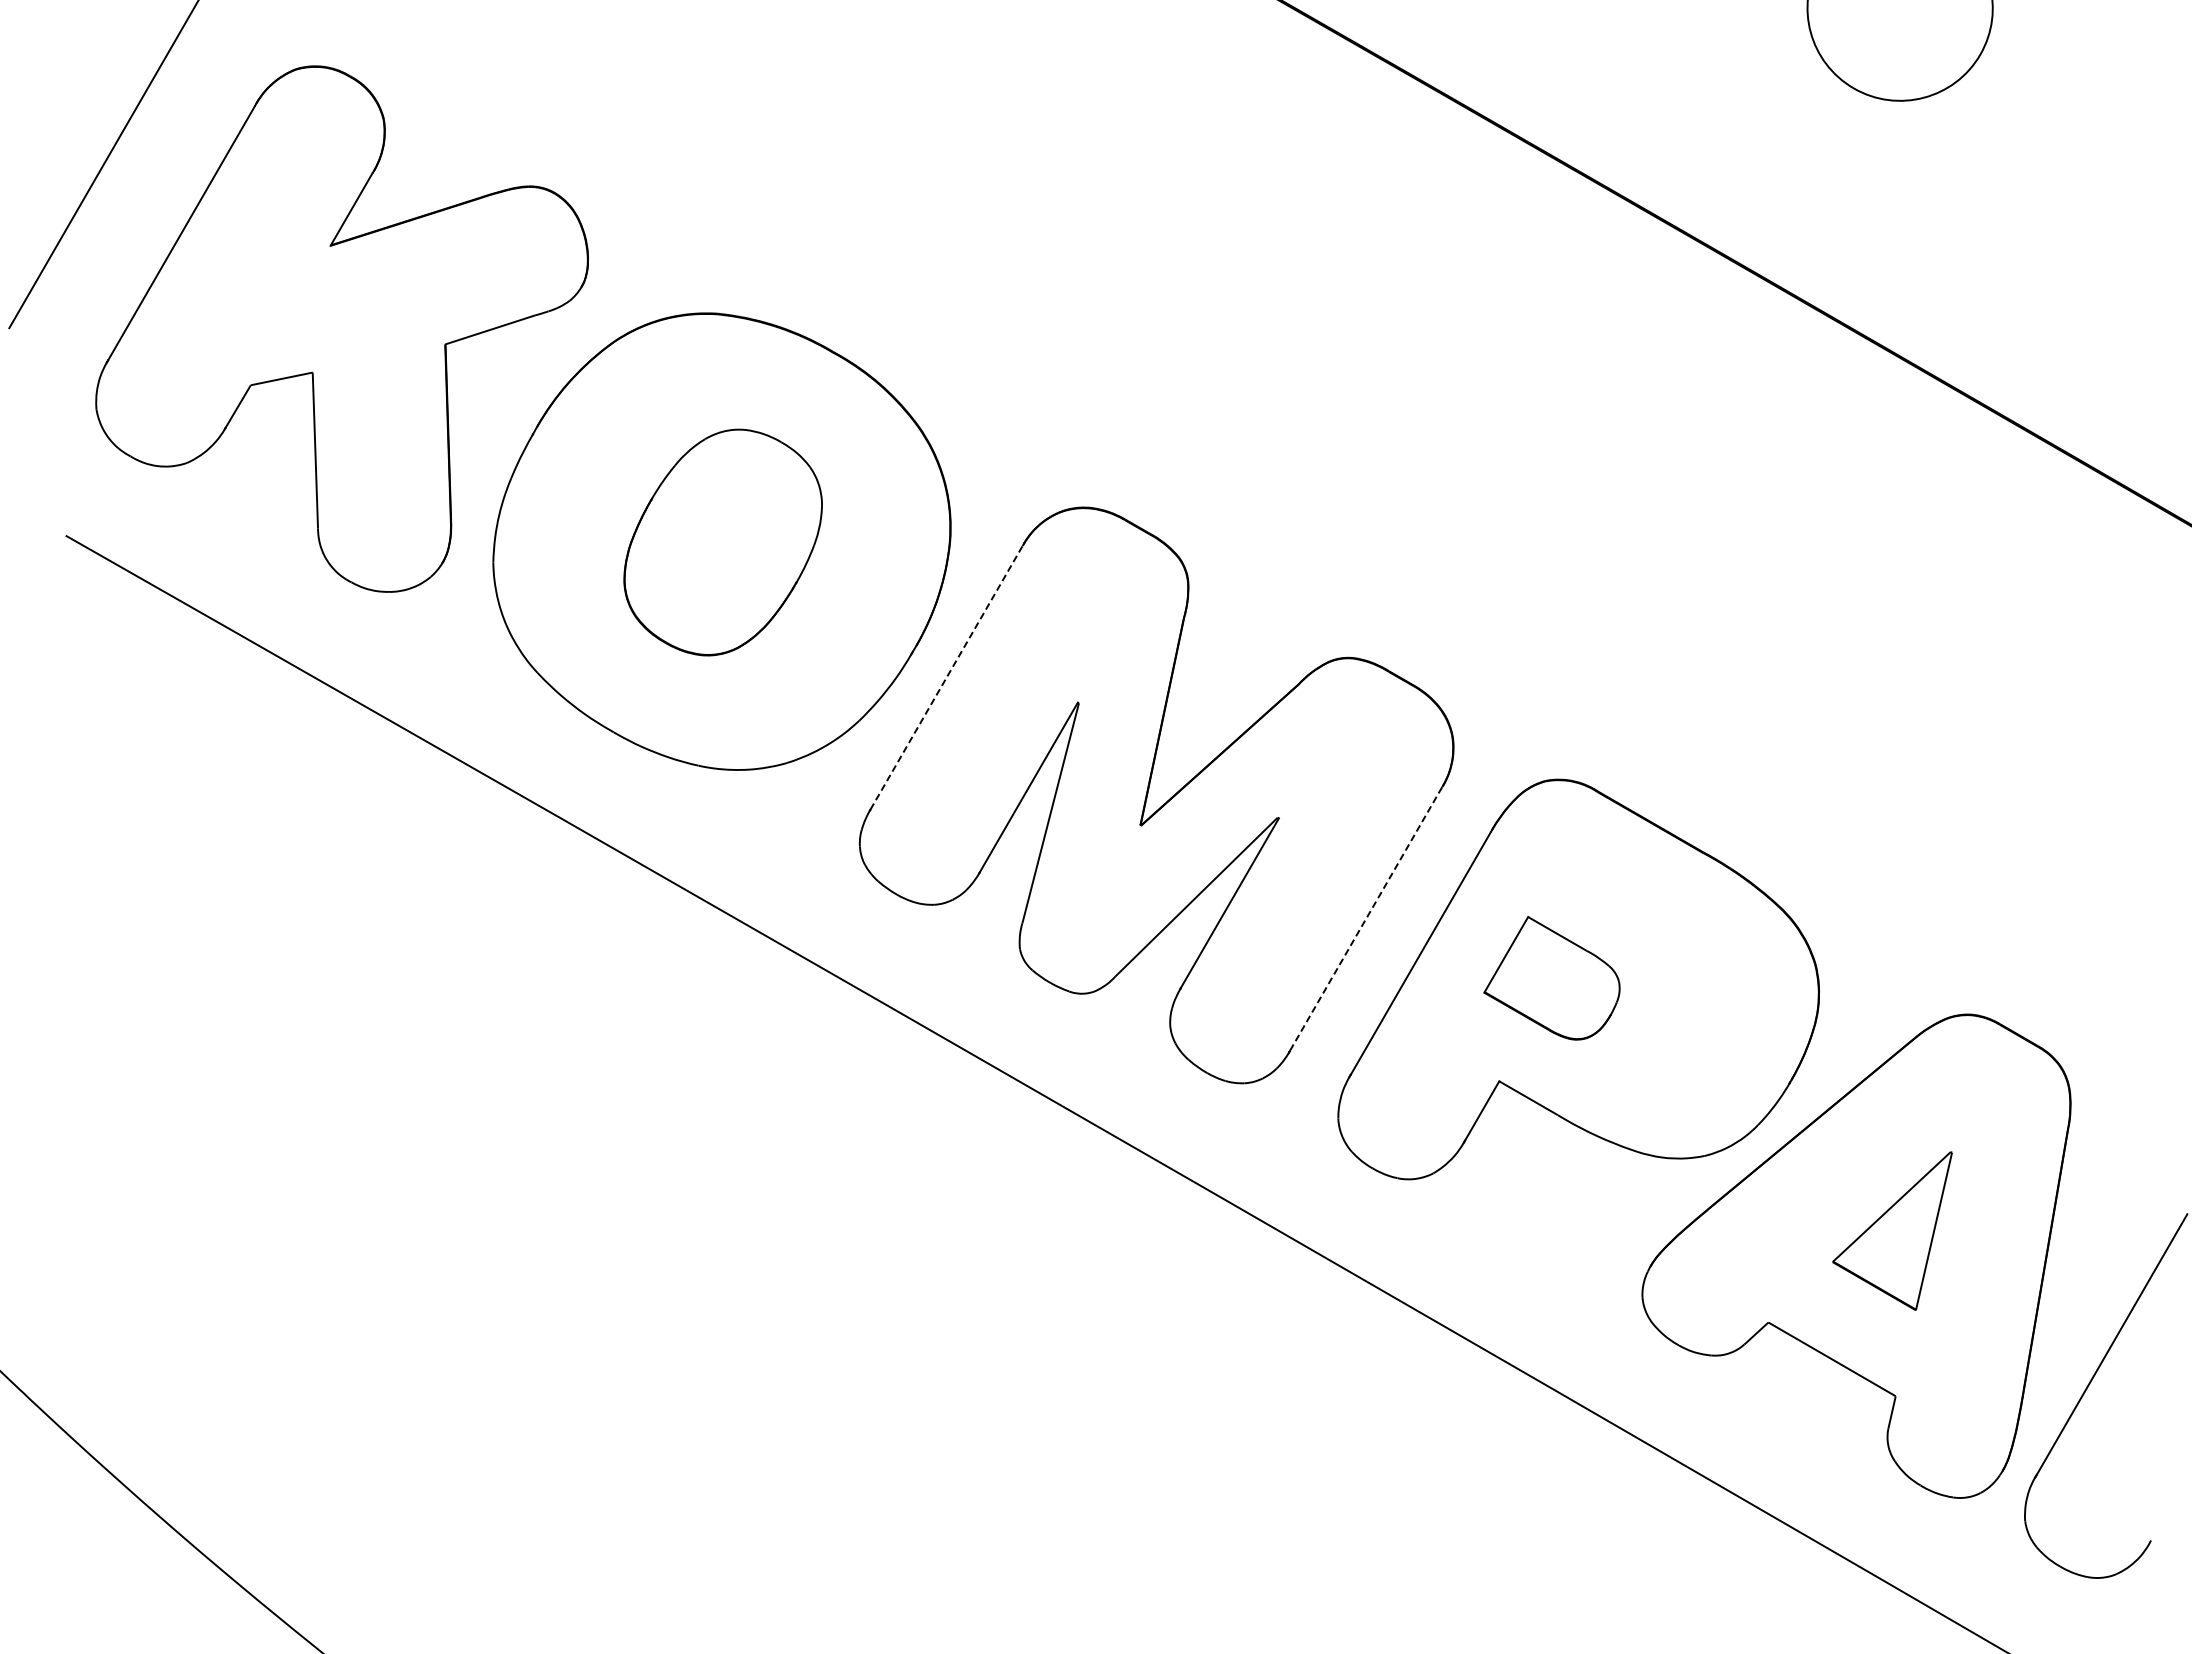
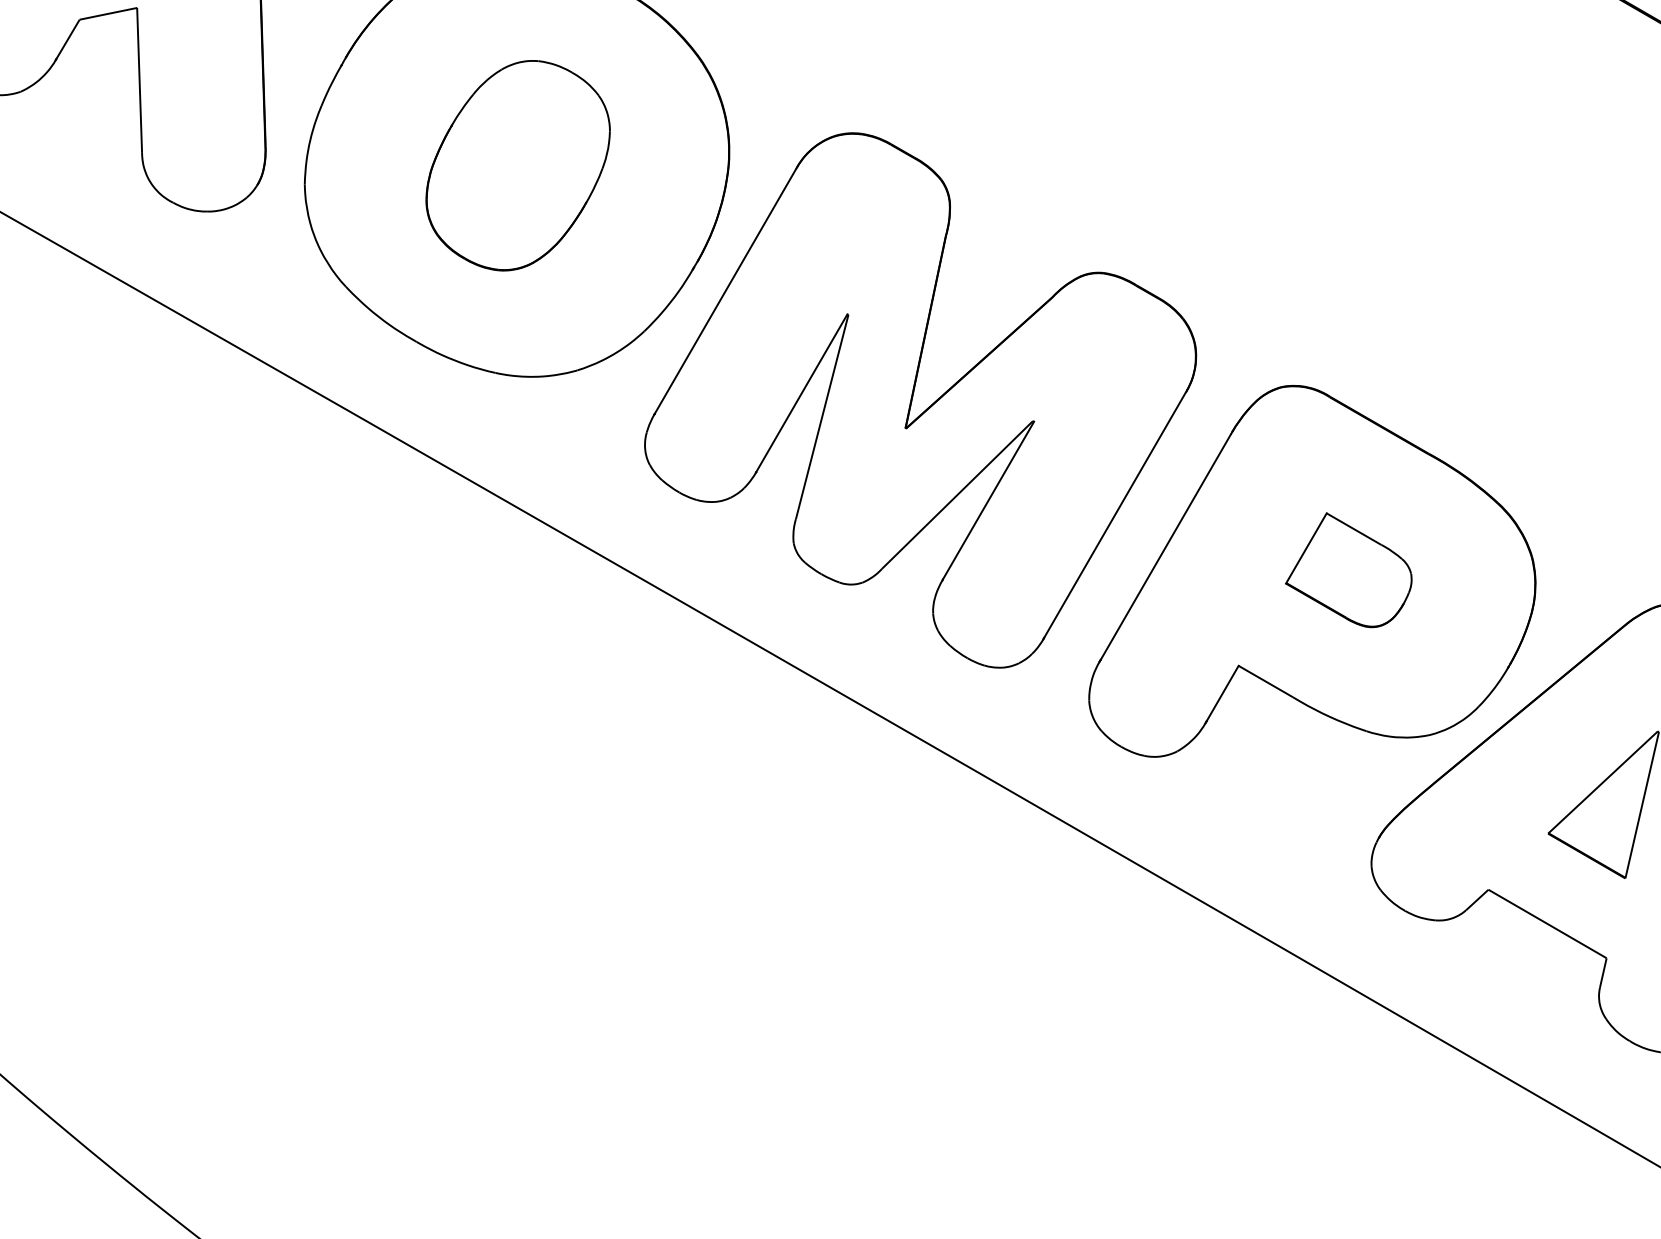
line: (946, 677) -> (725, 291), dashed -> solid
line: (1365, 919) -> (1114, 515), dashed -> solid
part: (1551, 978) -> (1348, 570), moved

